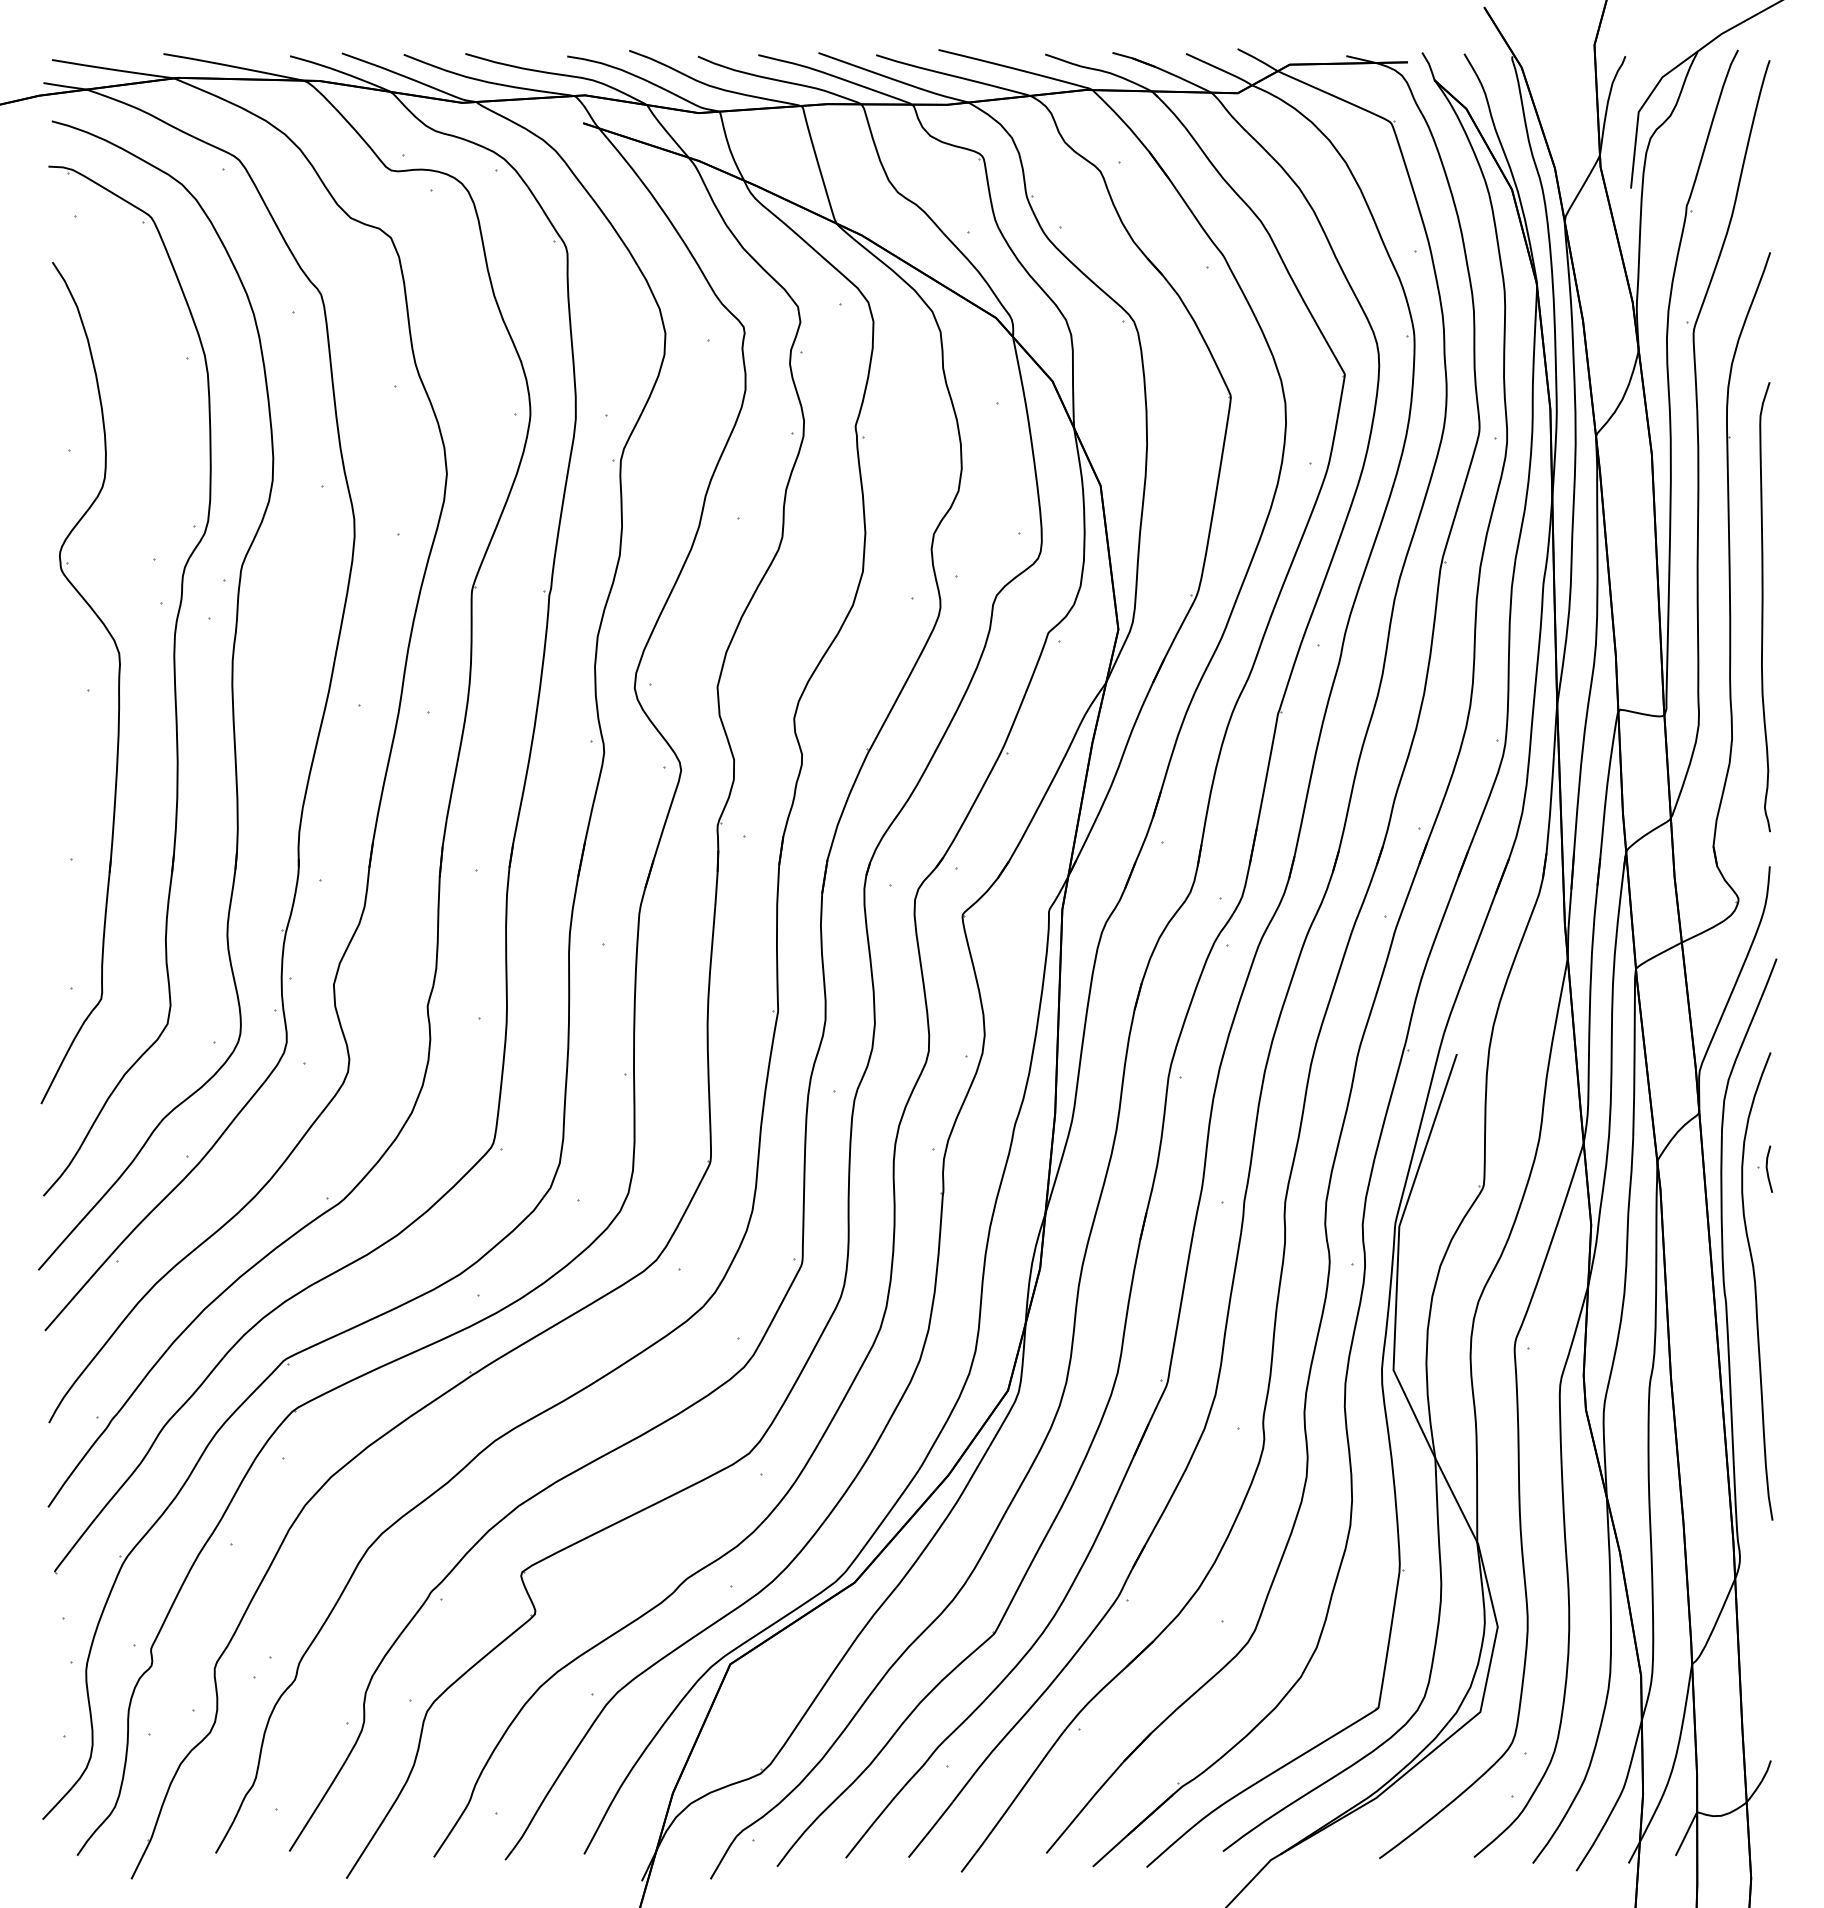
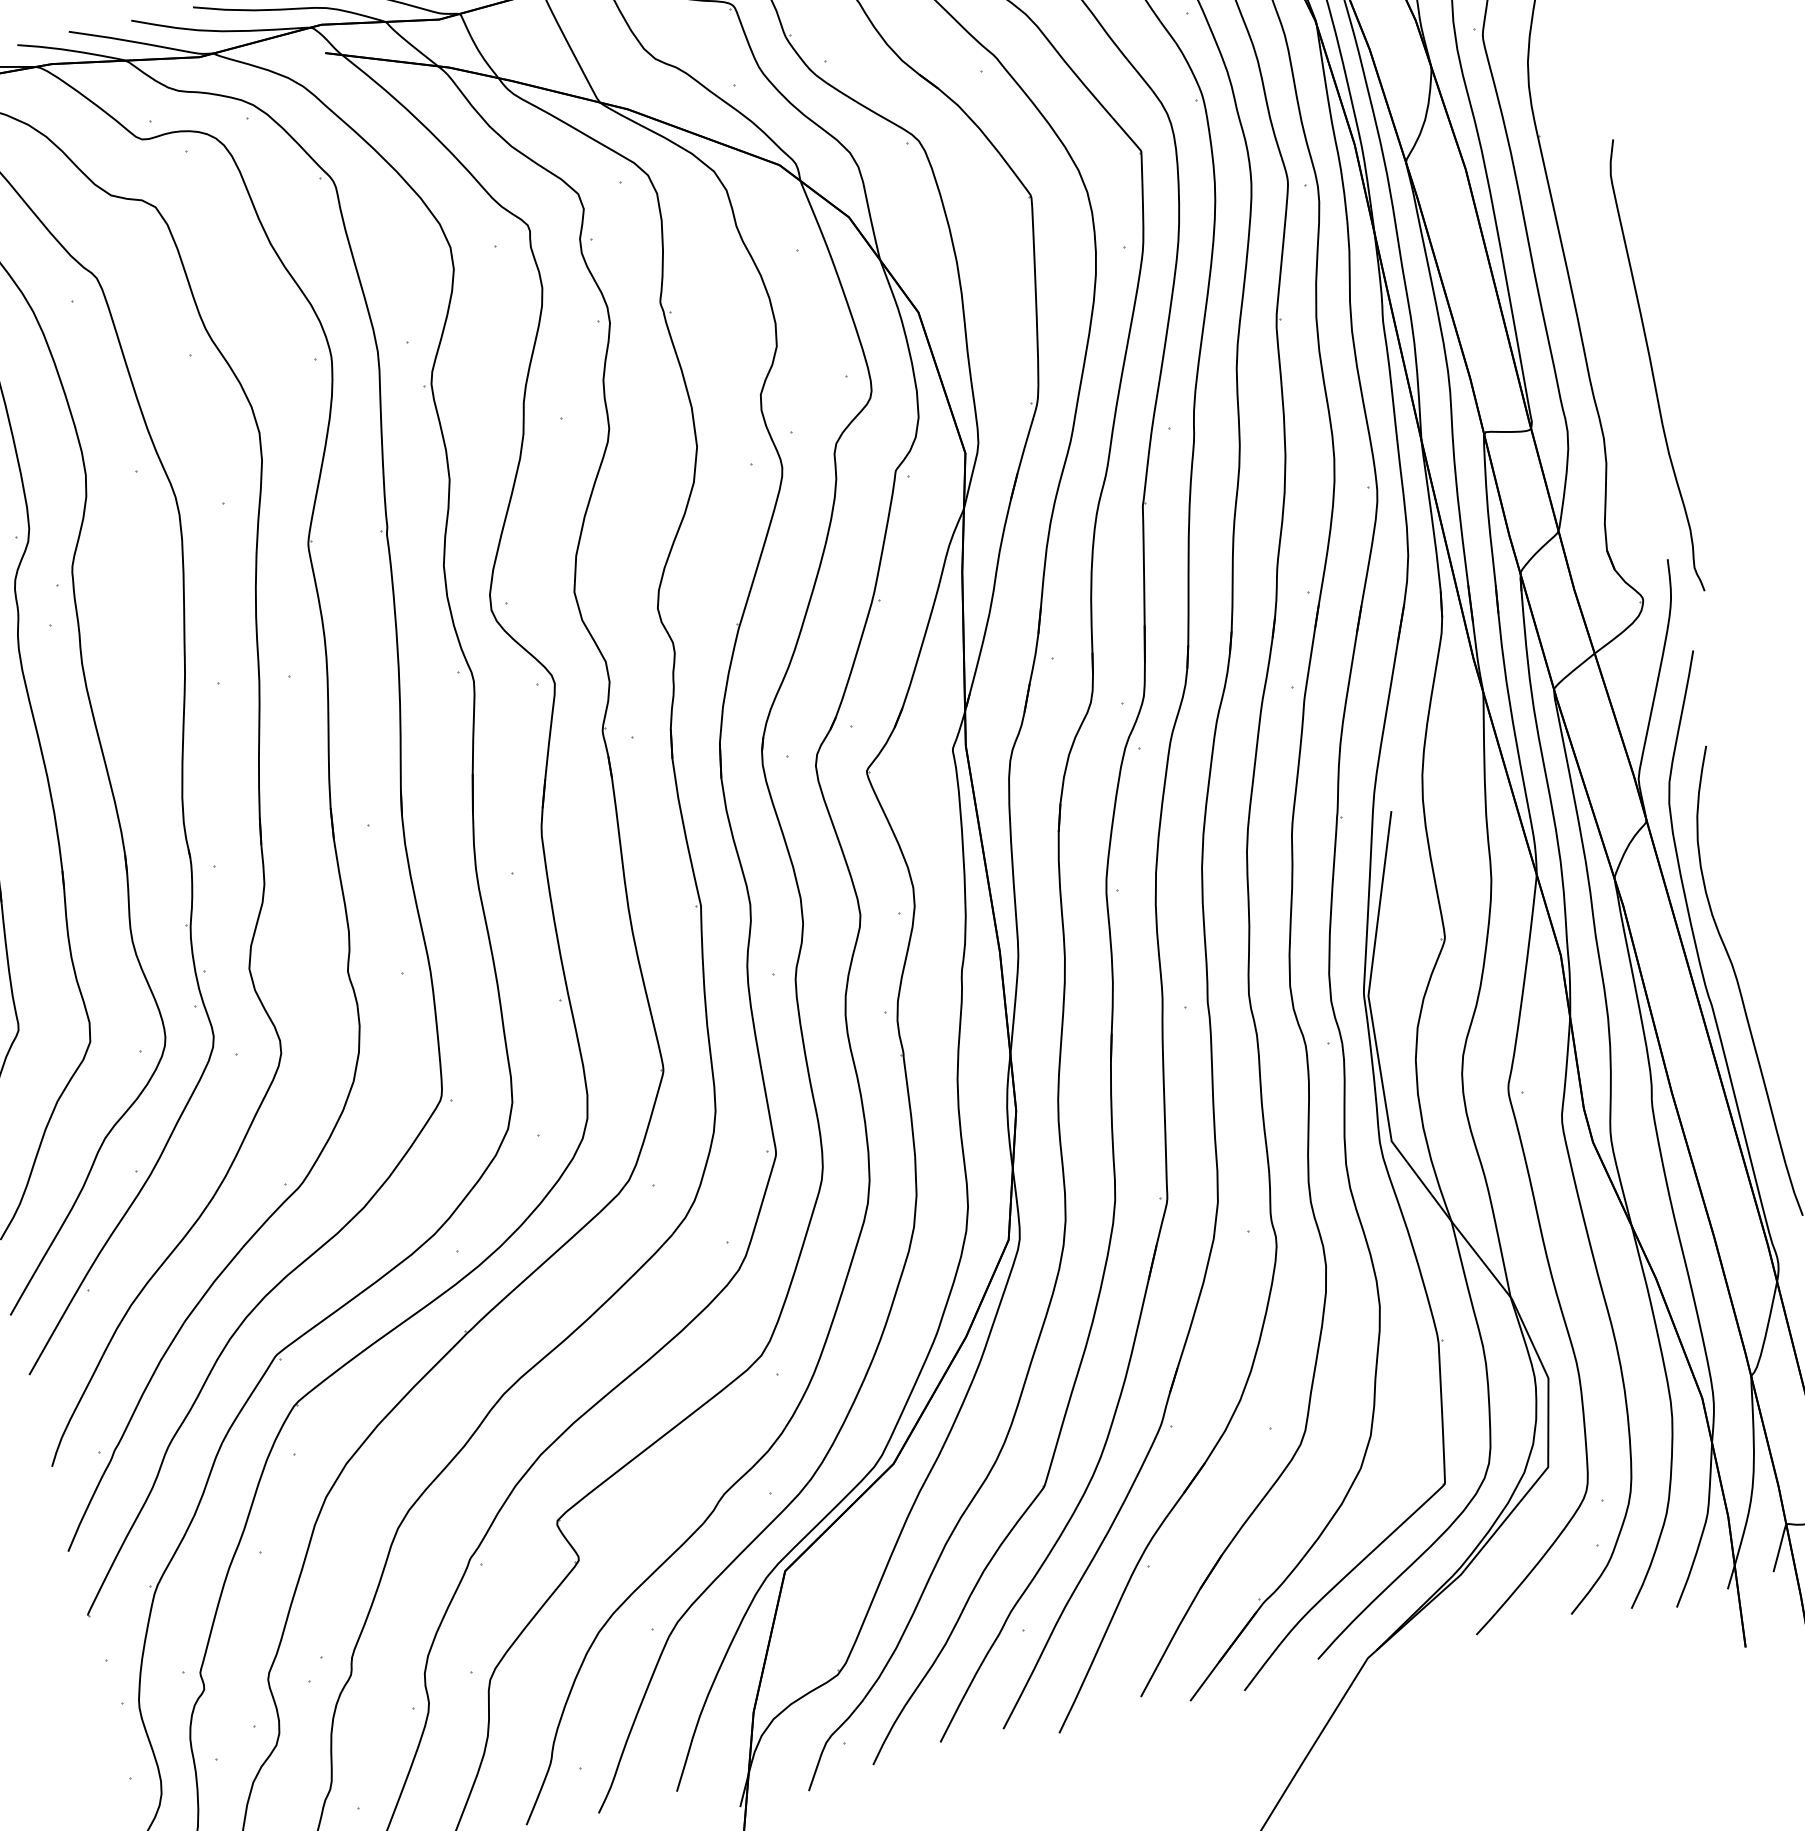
curve: (1763, 607) -> (1652, 366), moved
part: (1765, 1168) -> (1724, 863), removed

